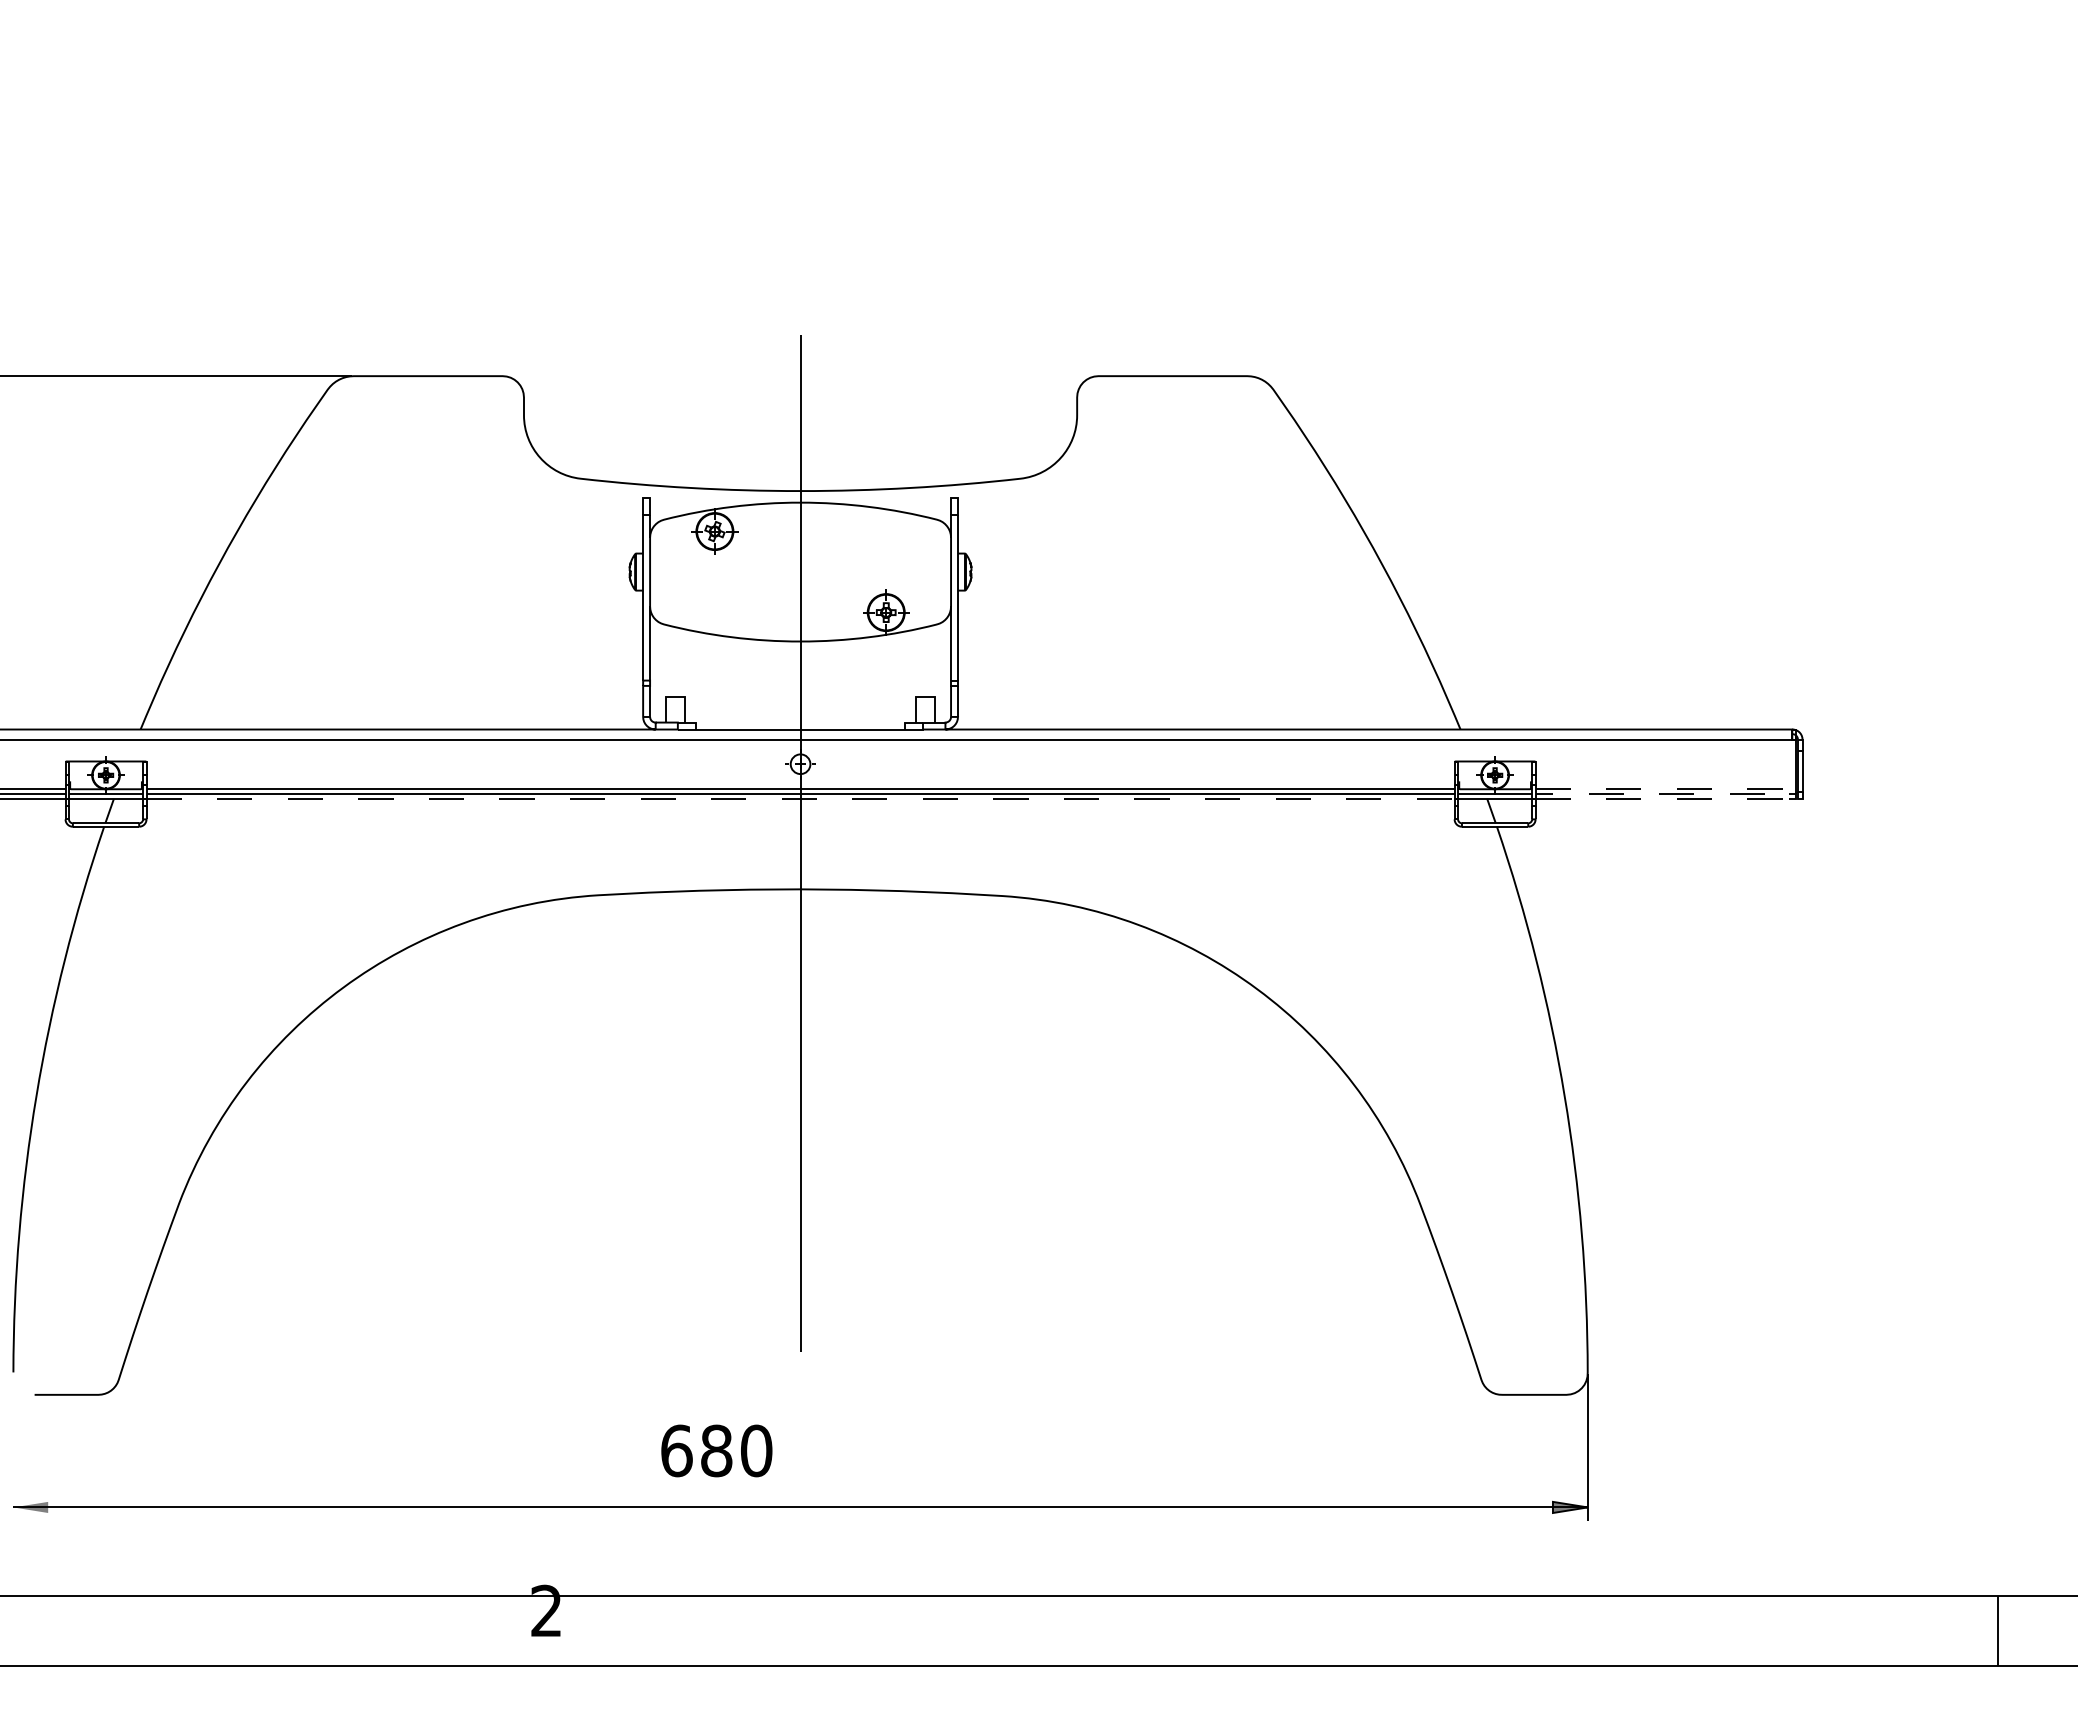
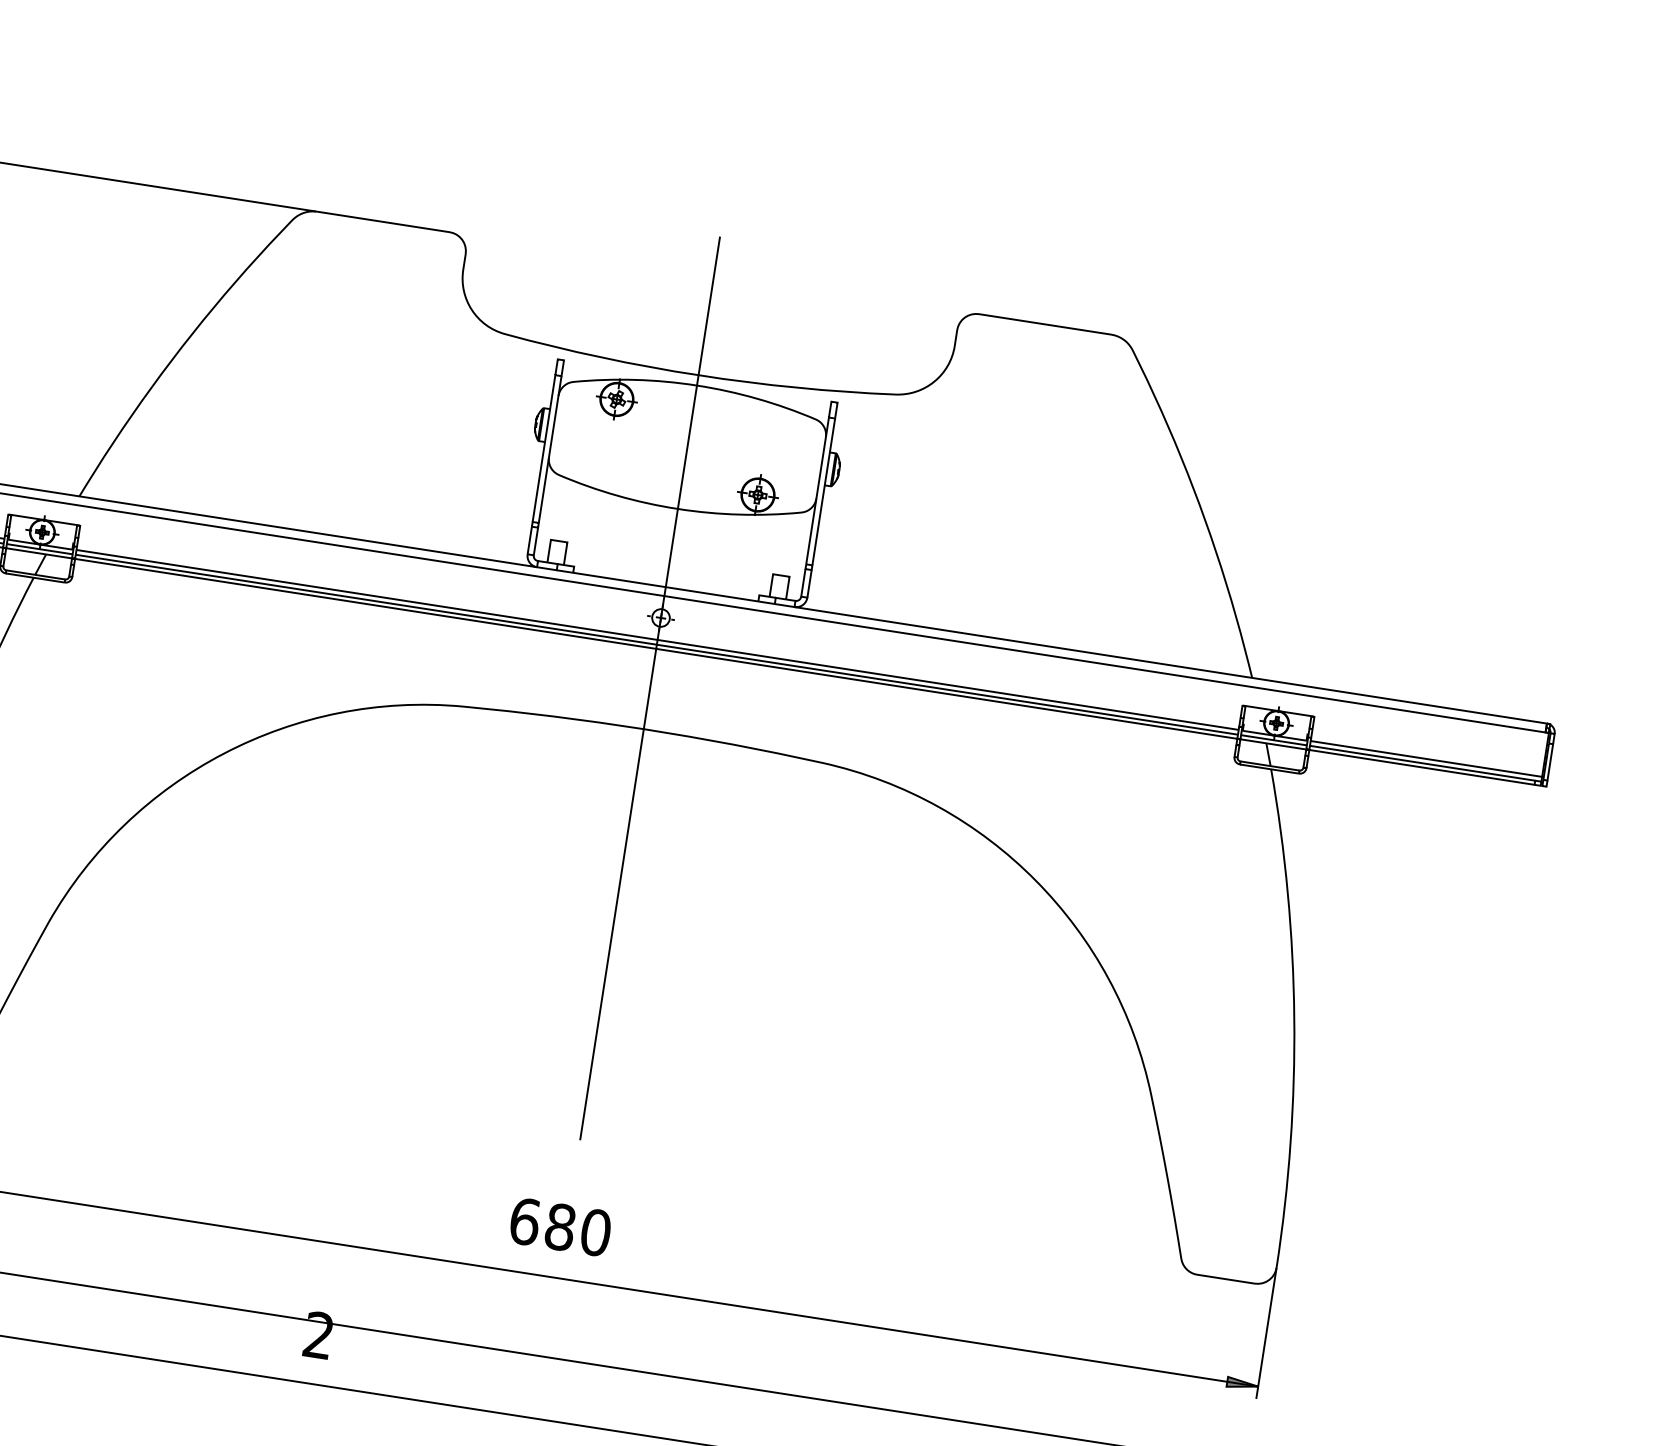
line: (1666, 788) -> (1427, 758), dashed -> solid
line: (1789, 796) -> (1535, 782), dashed -> solid
line: (801, 798) -> (657, 648), dashed -> solid
text: (716, 1450) -> (560, 1226), moved

